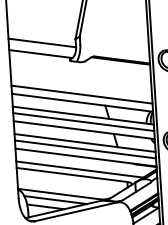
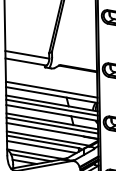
line: (70, 182) -> (41, 146), added

